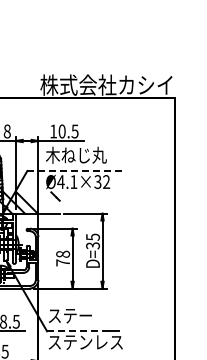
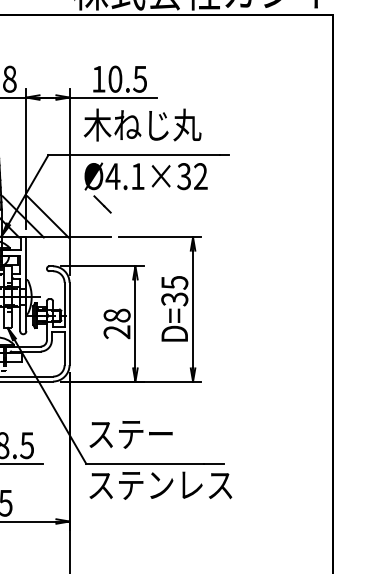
line: (72, 170) -> (135, 154), dashed -> solid
text: (62, 262) -> (115, 331), 78 -> 28
line: (78, 331) -> (146, 464), dashed -> solid

